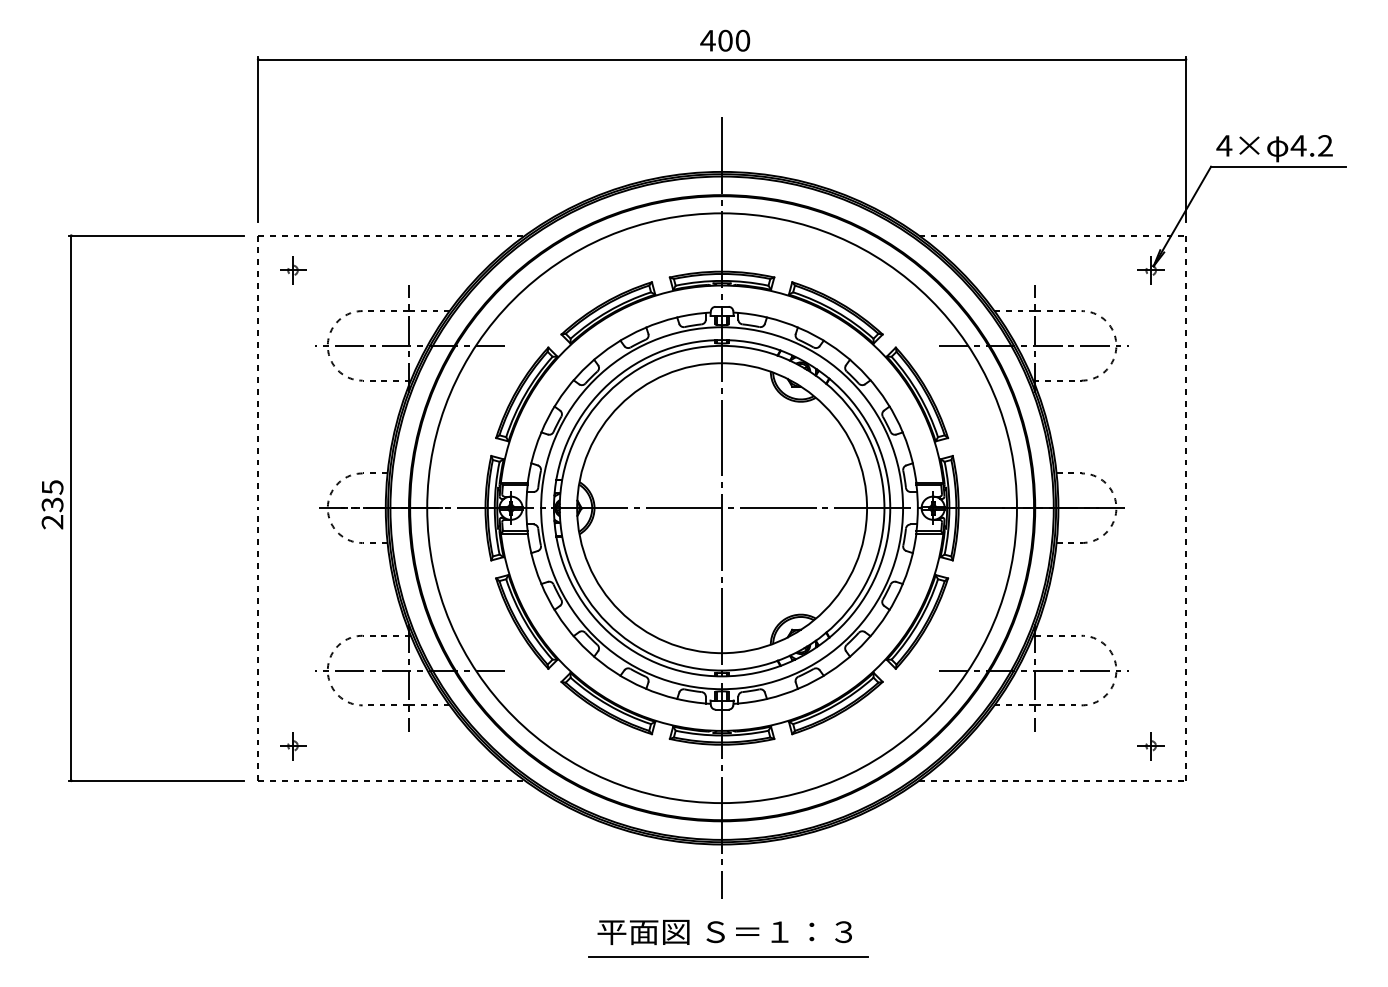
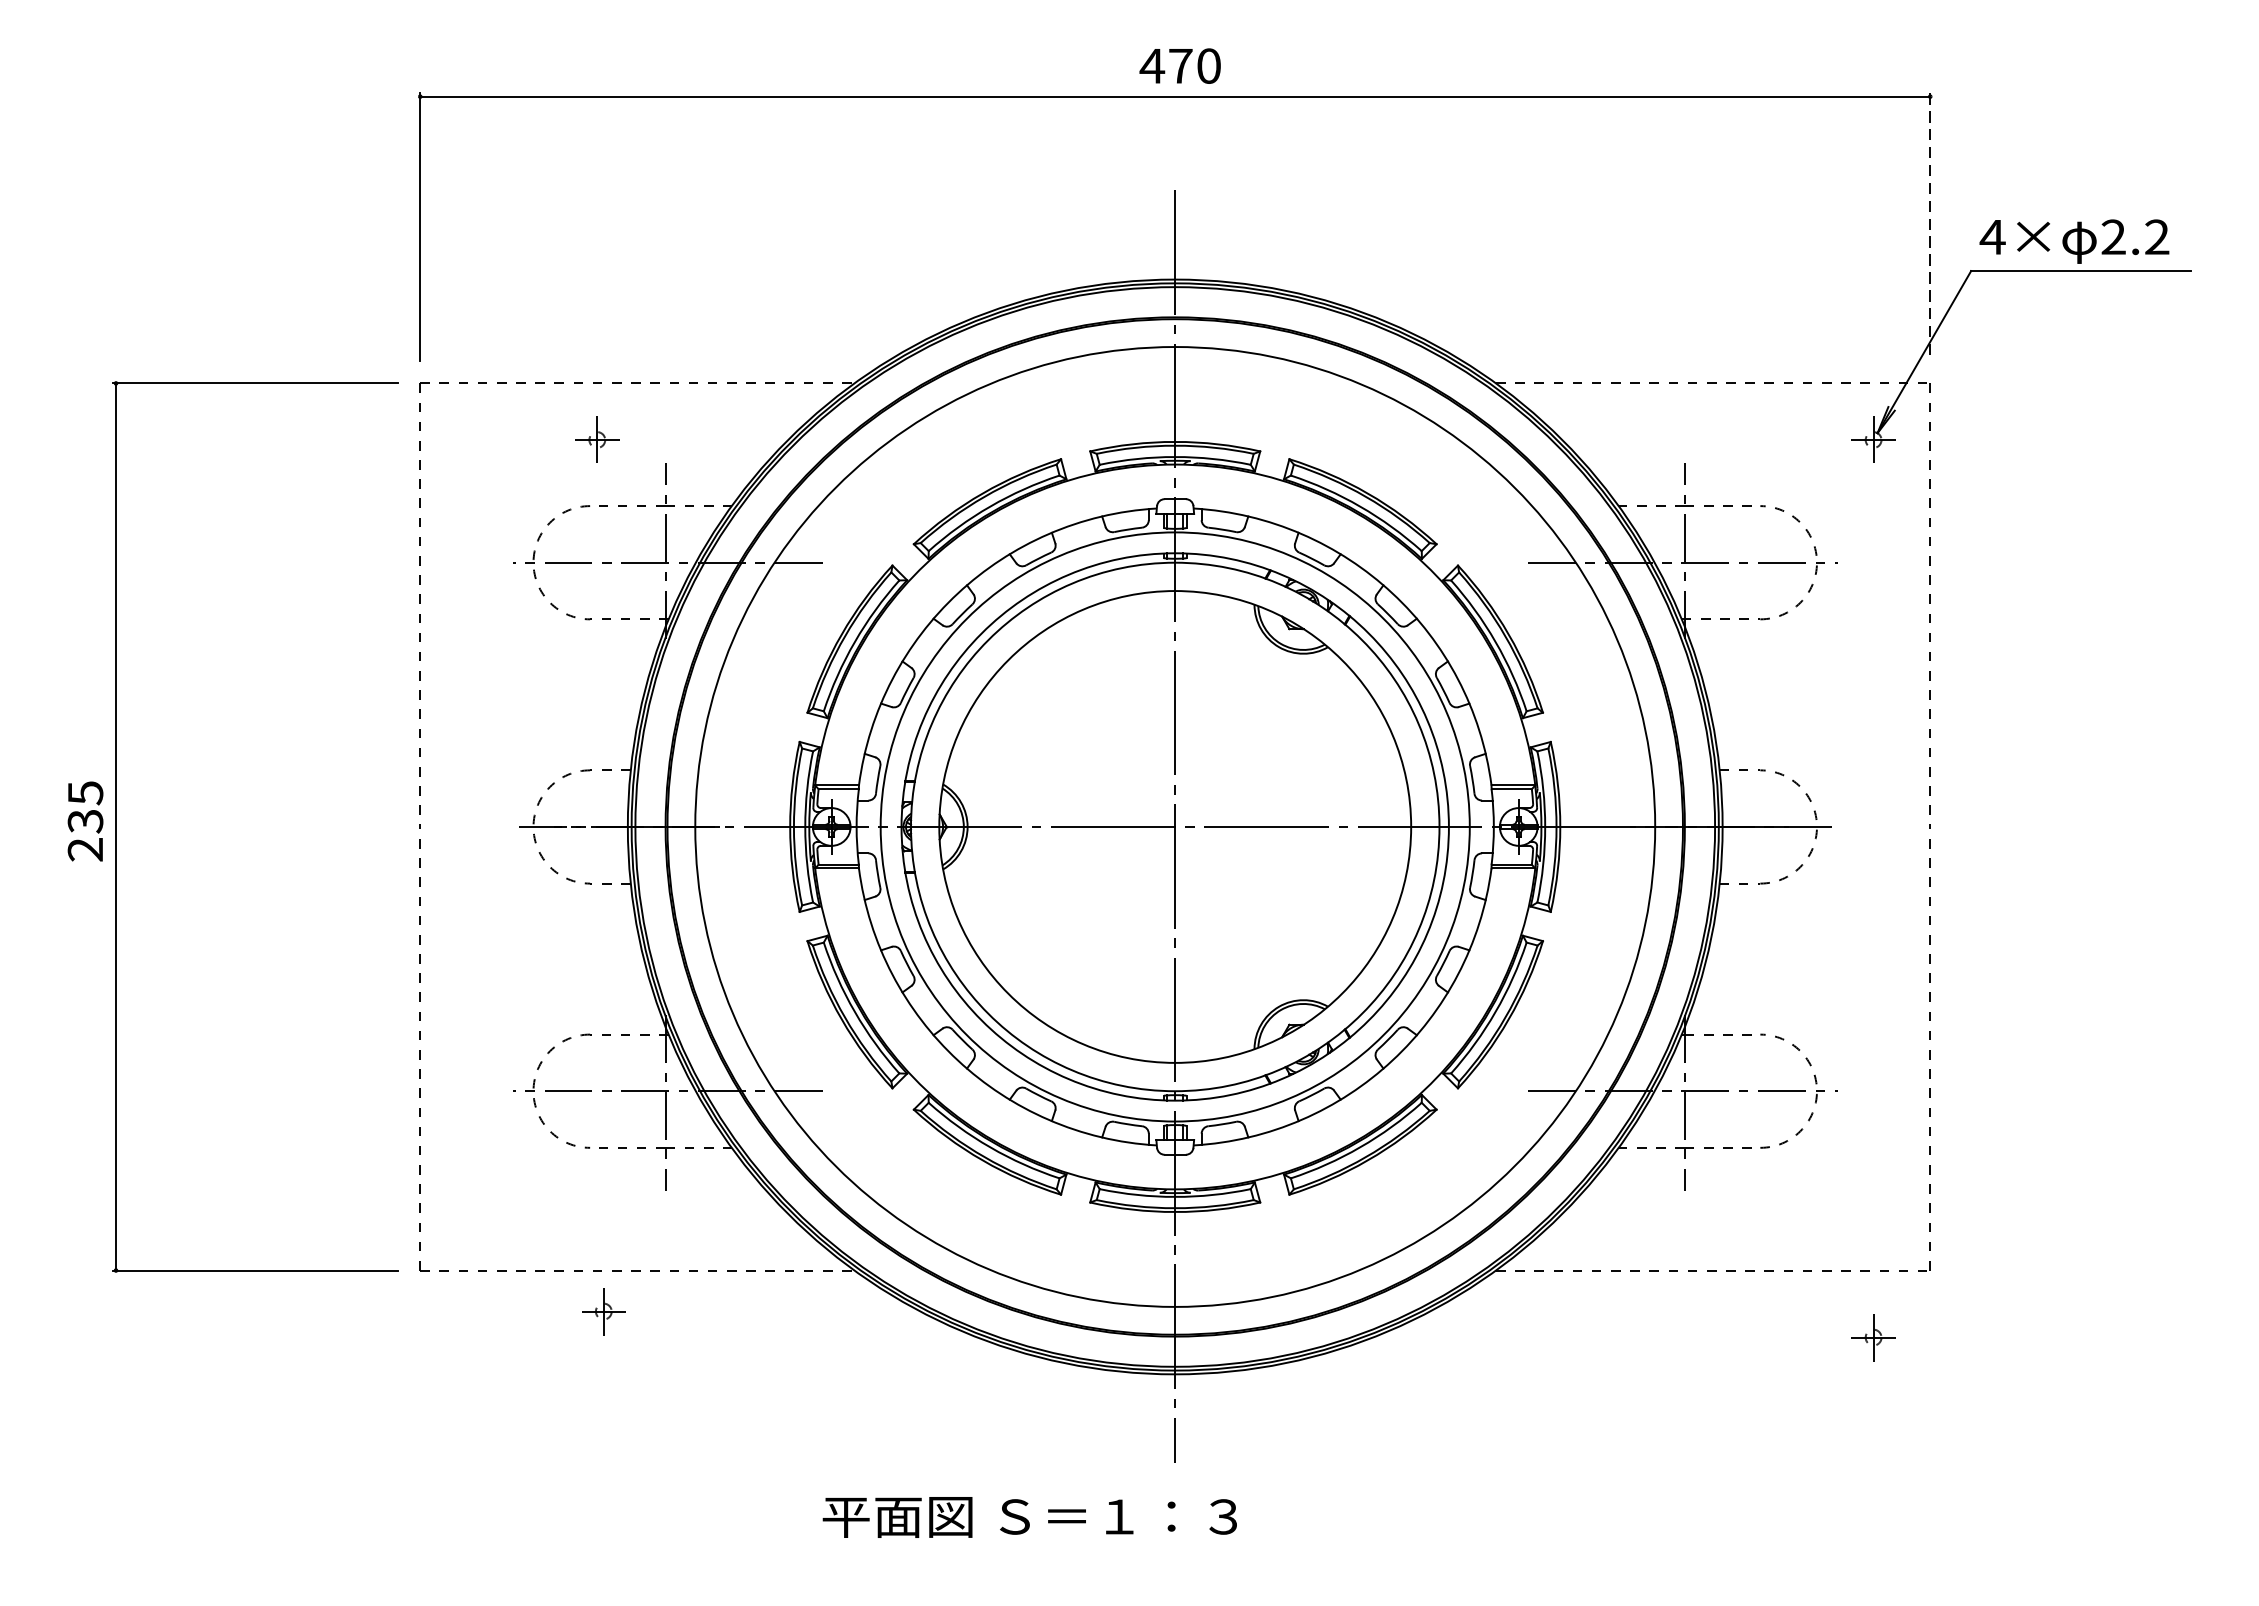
text: (725, 40) -> (1180, 65), 400 -> 470
line: (1185, 140) -> (1929, 228), solid -> dashed
text: (1298, 145) -> (2113, 236), 4.2 -> 2.2
part: (293, 270) -> (598, 440), moved
part: (293, 746) -> (604, 1312), moved
part: (1150, 746) -> (1872, 1338), moved
text: (724, 932) -> (1029, 1517), moved
line: (728, 957) -> (1185, 1558), removed

